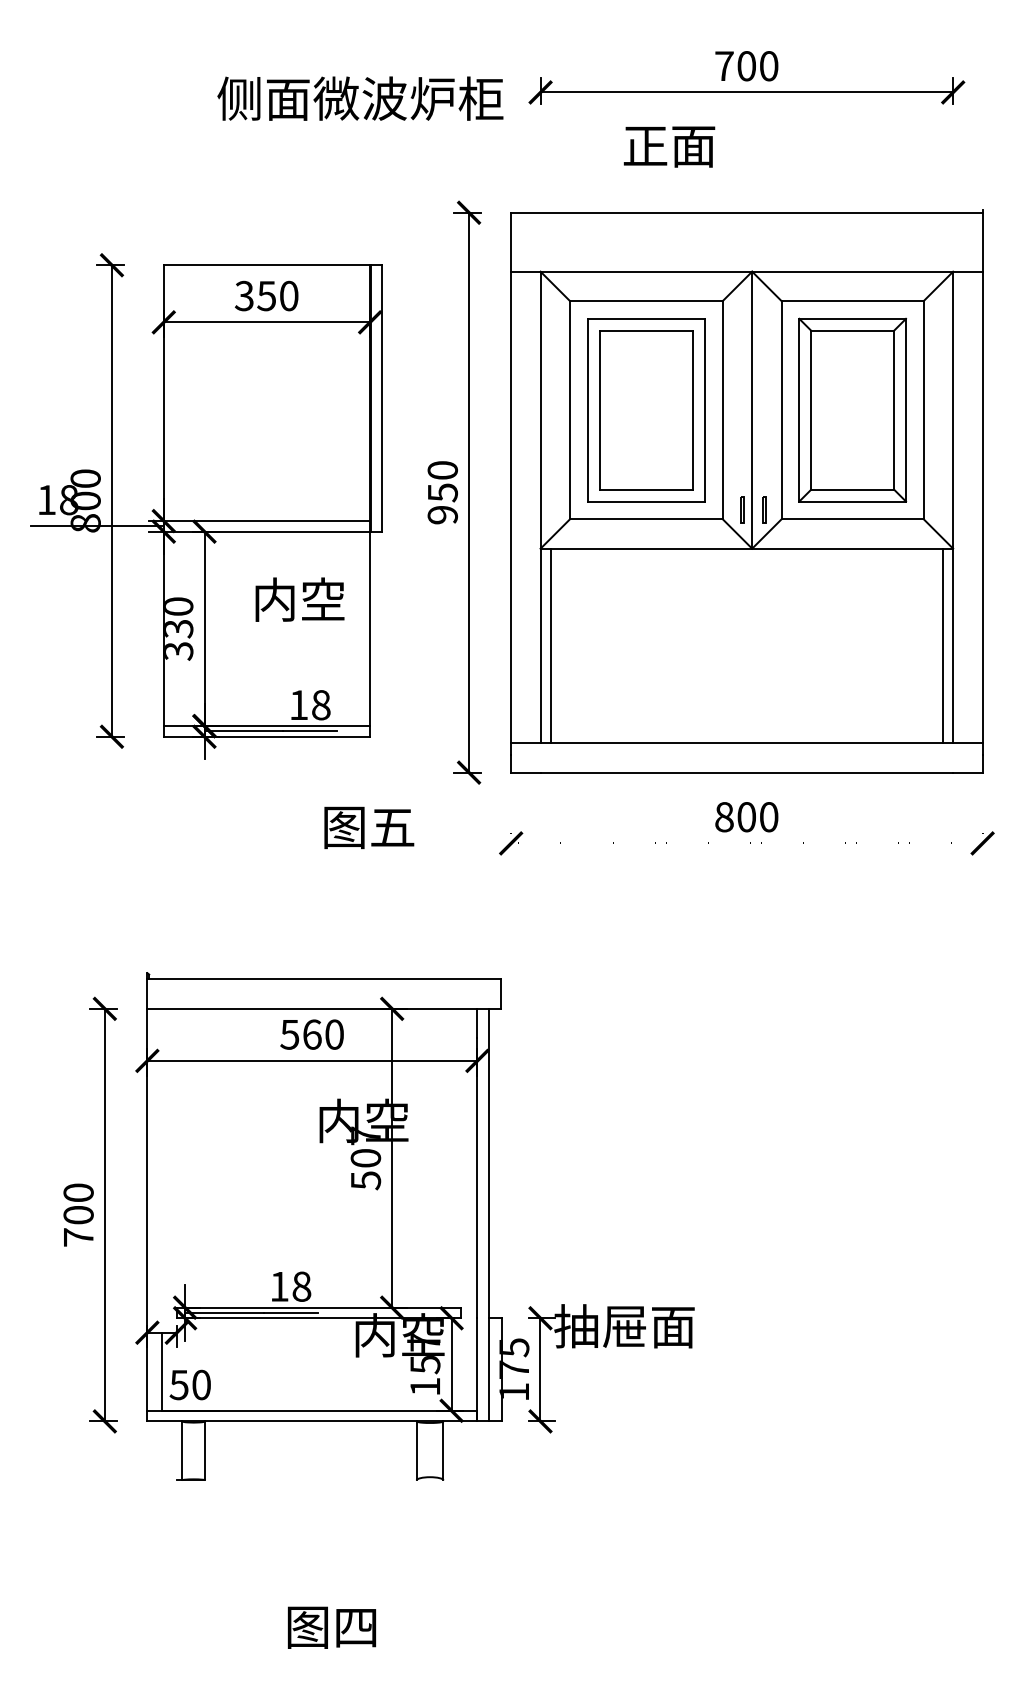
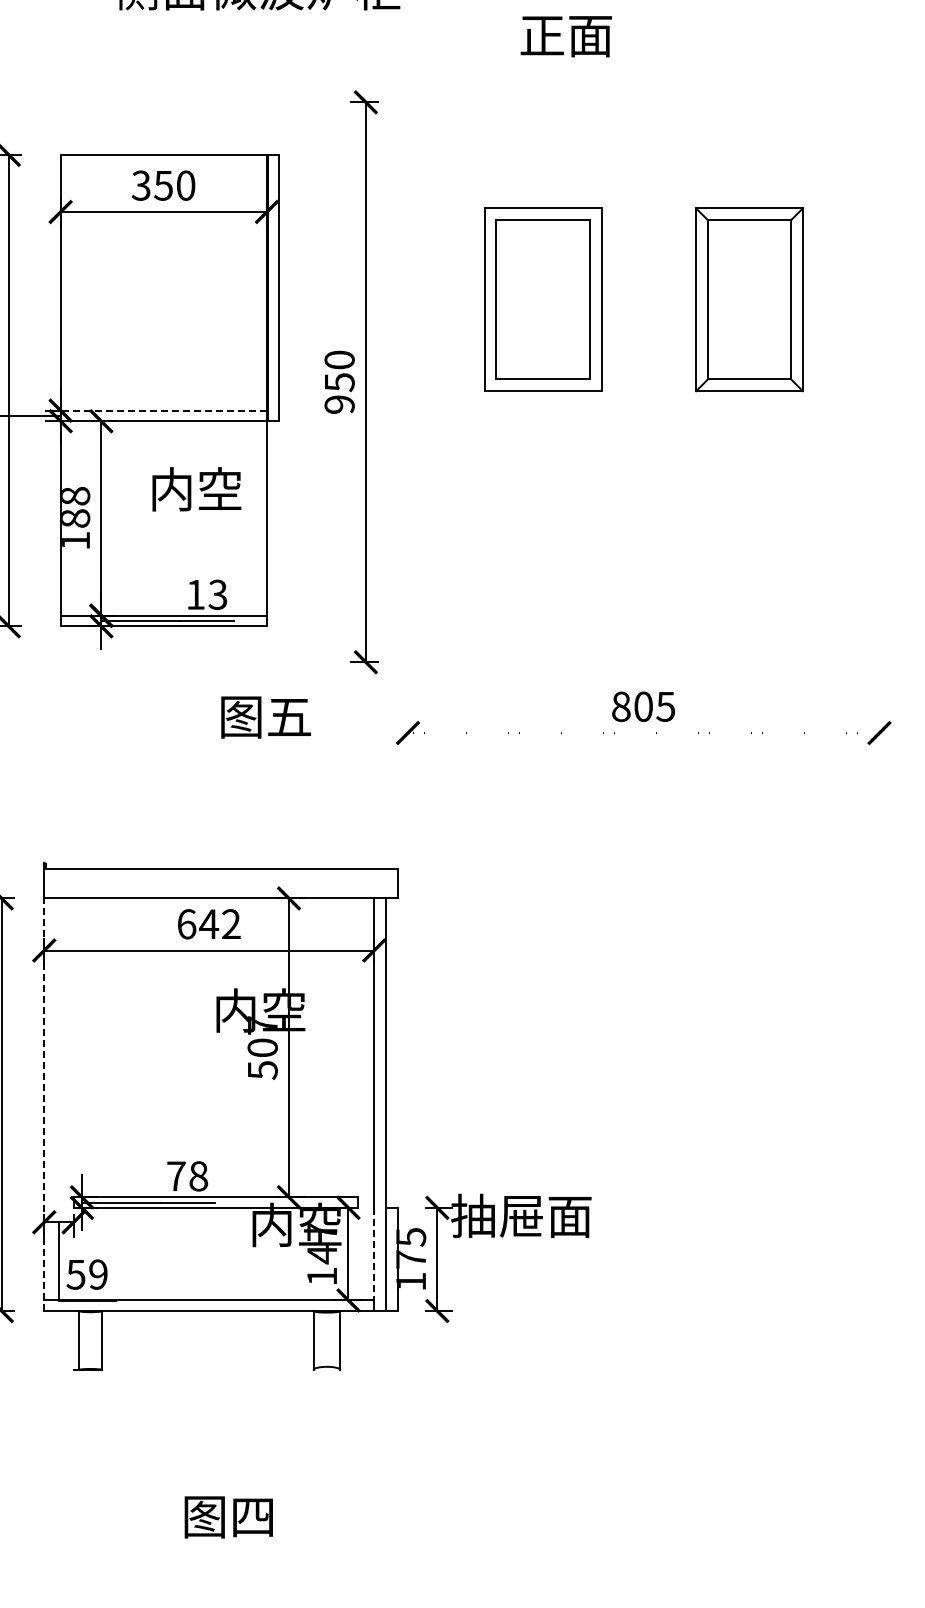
part: (746, 491) -> (643, 381), removed
line: (266, 521) -> (163, 411), solid -> dashed
text: (179, 628) -> (76, 518), 330 -> 188
text: (320, 705) -> (217, 595), 18 -> 13
text: (768, 817) -> (665, 707), 800 -> 805
text: (311, 1034) -> (208, 924), 560 -> 642
line: (147, 1214) -> (44, 1104), solid -> dashed
text: (279, 1286) -> (176, 1176), 18 -> 78
text: (425, 1365) -> (322, 1255), 157 -> 147
line: (477, 1369) -> (374, 1259), solid -> dashed
text: (201, 1384) -> (98, 1274), 50 -> 59

